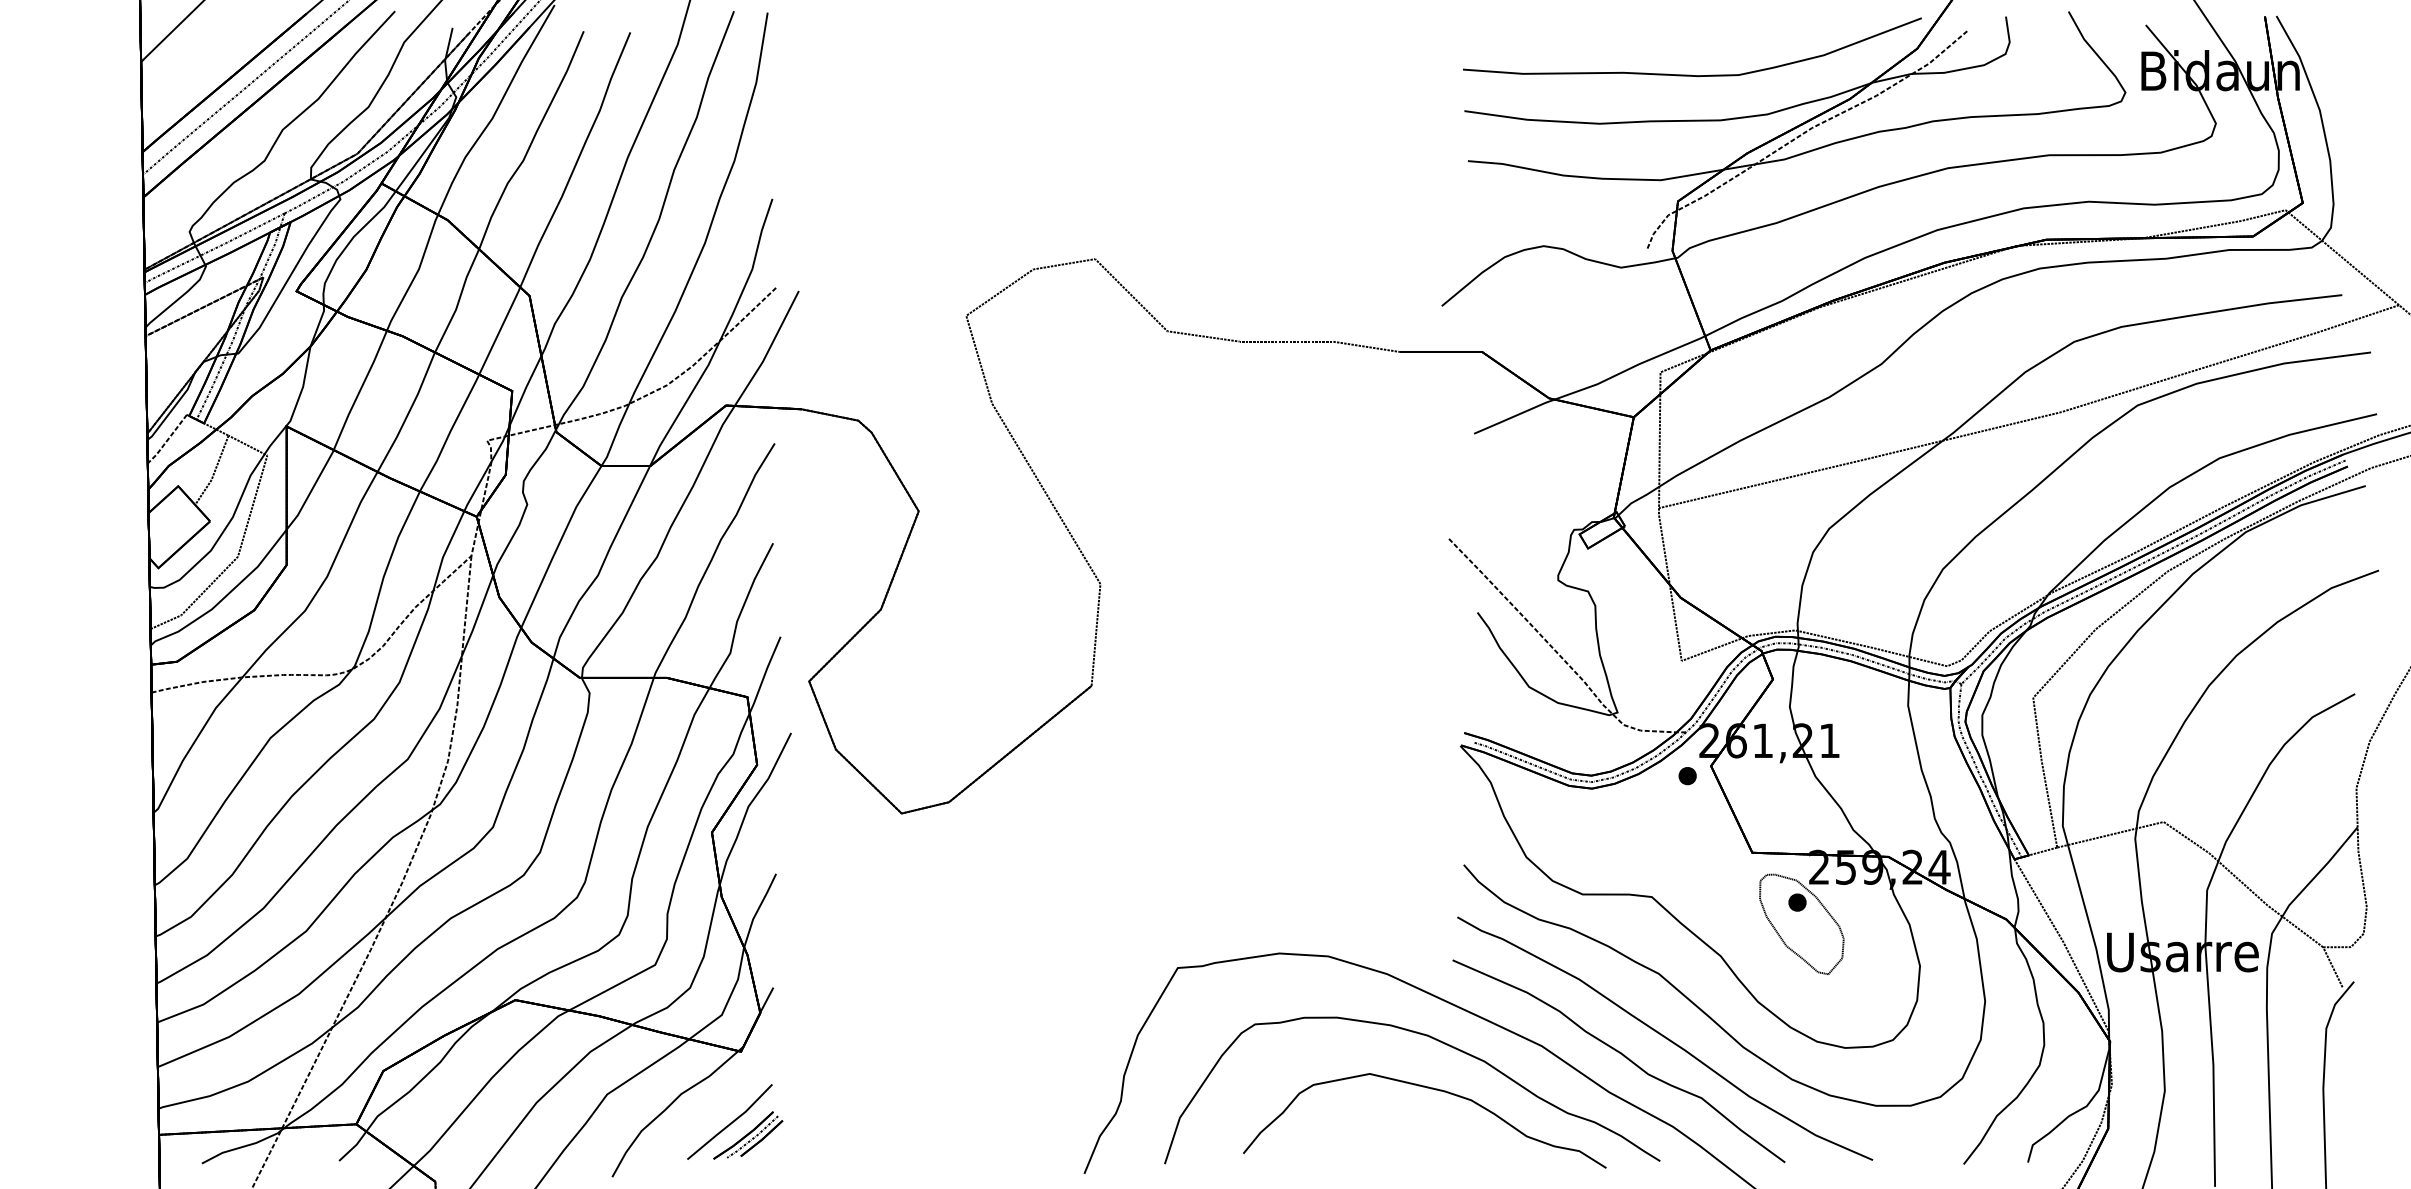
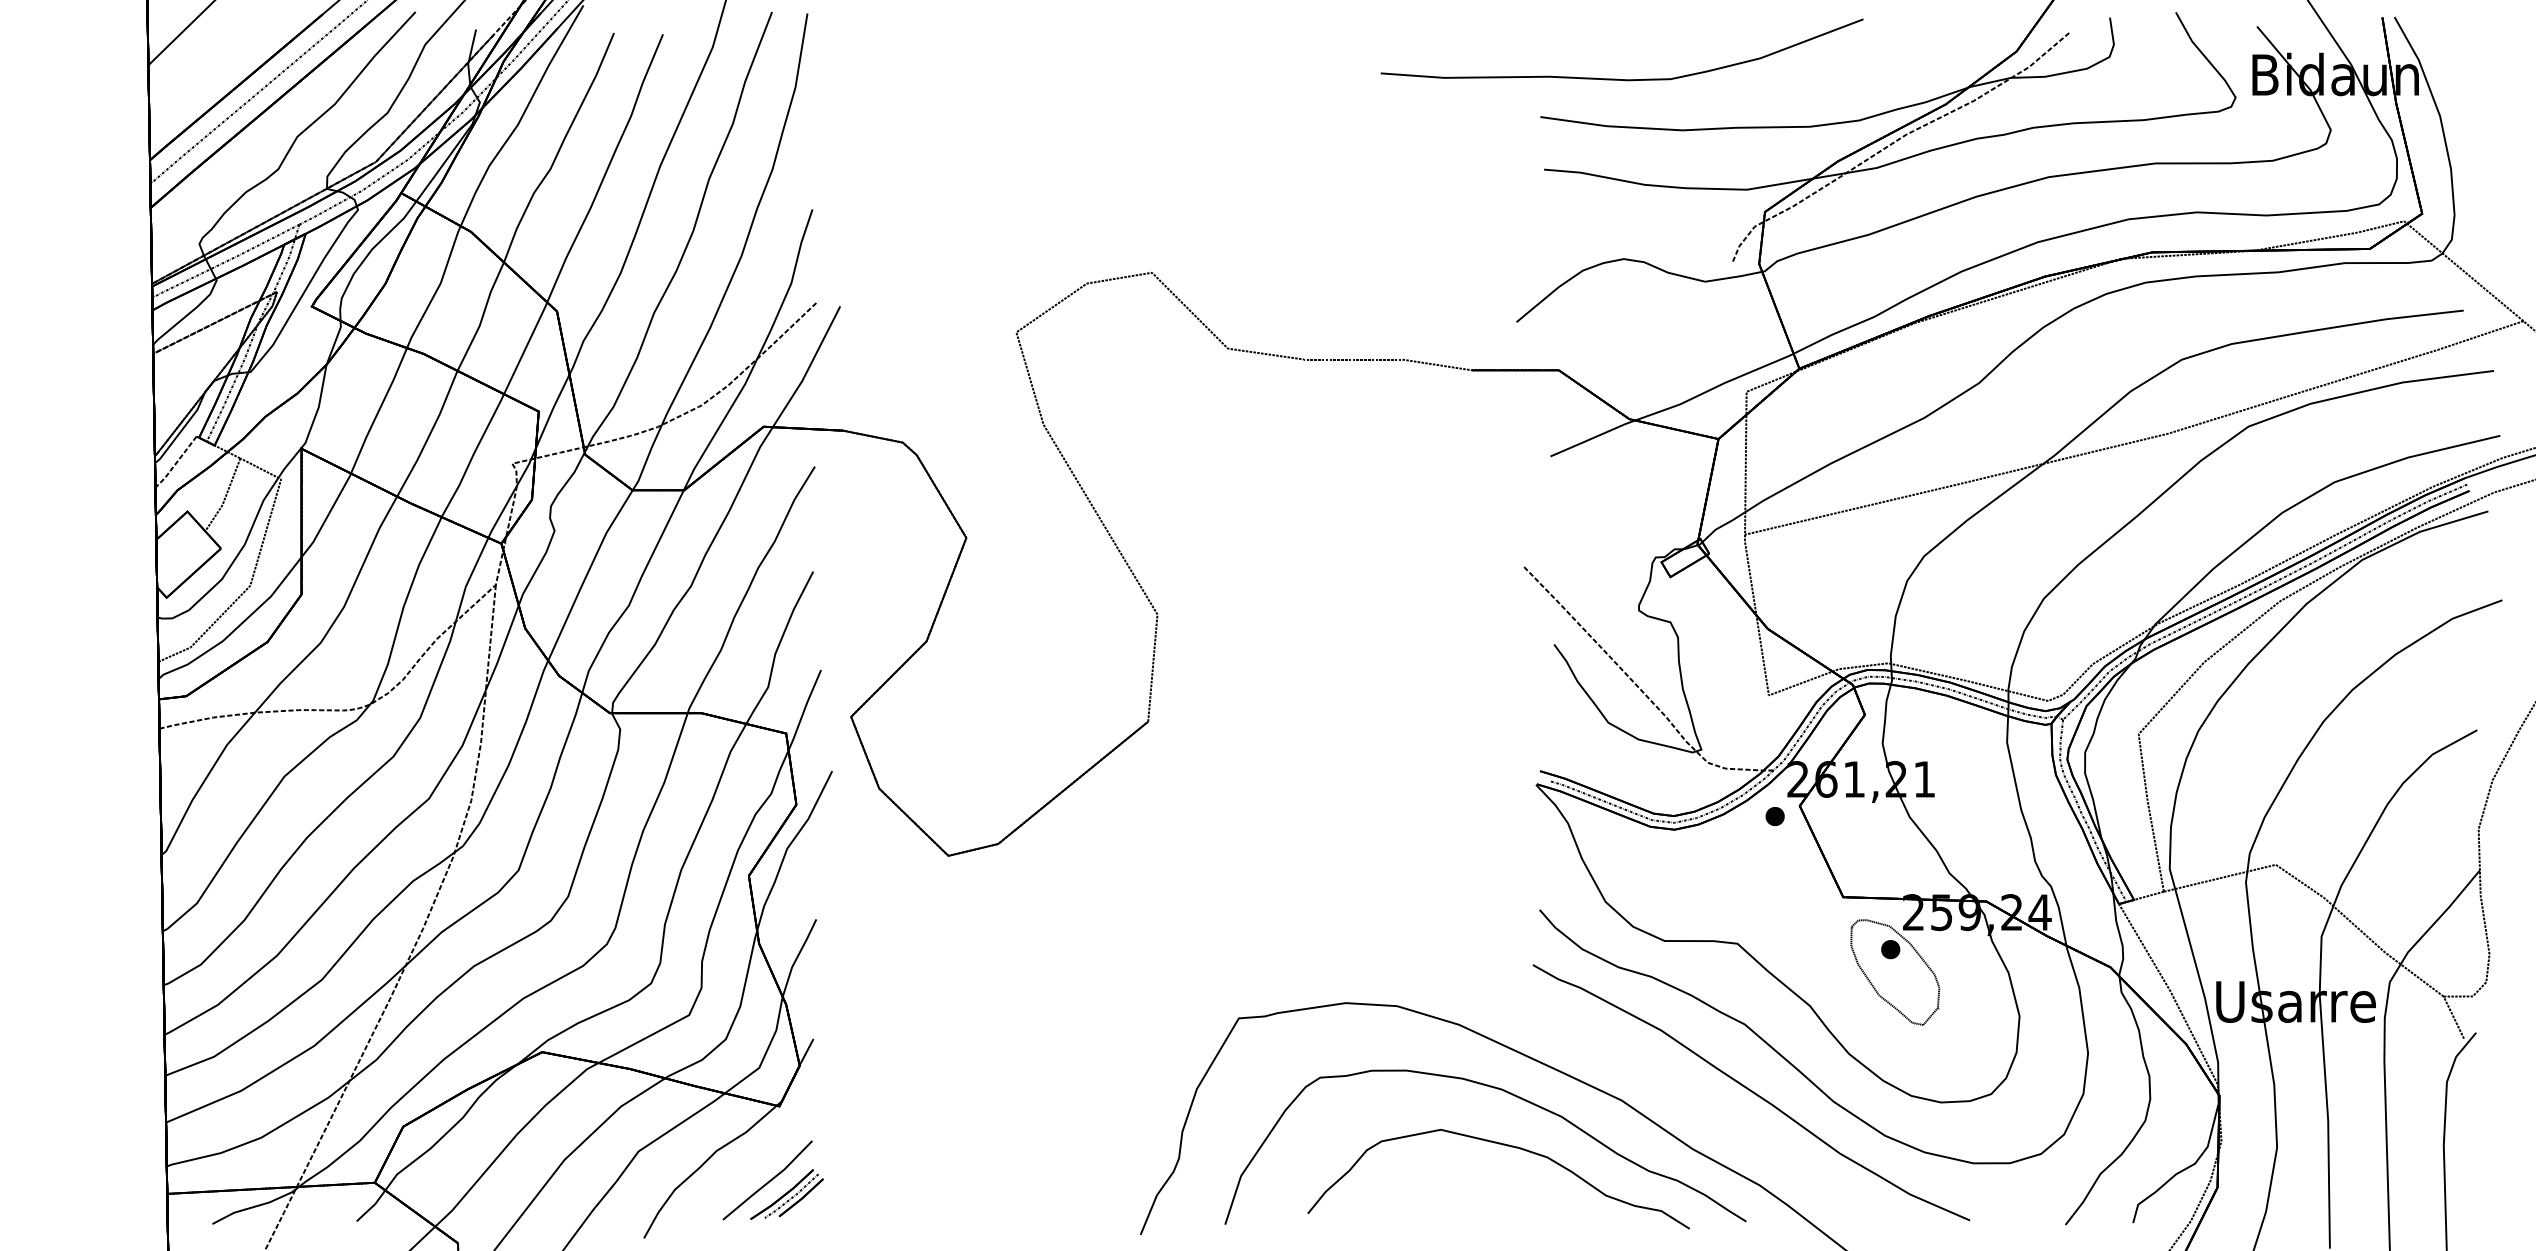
part: (1687, 74) -> (1617, 78), moved
curve: (1623, 1056) -> (1707, 1111), removed

